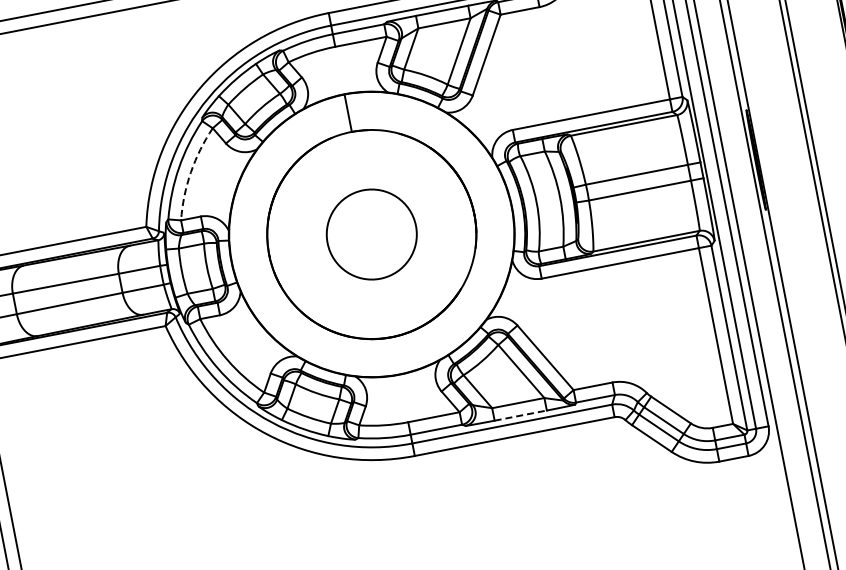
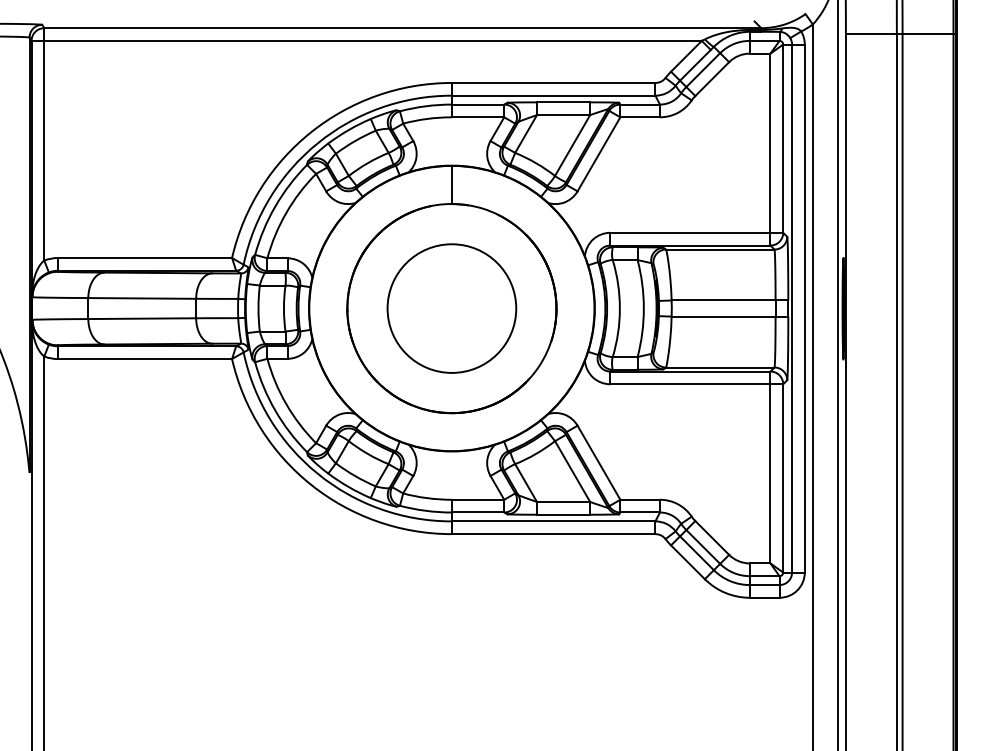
arc: (191, 171) -> (286, 212), dashed -> solid
circle: (371, 234) -> (451, 308), size x1.43
line: (520, 415) -> (563, 514), dashed -> solid

